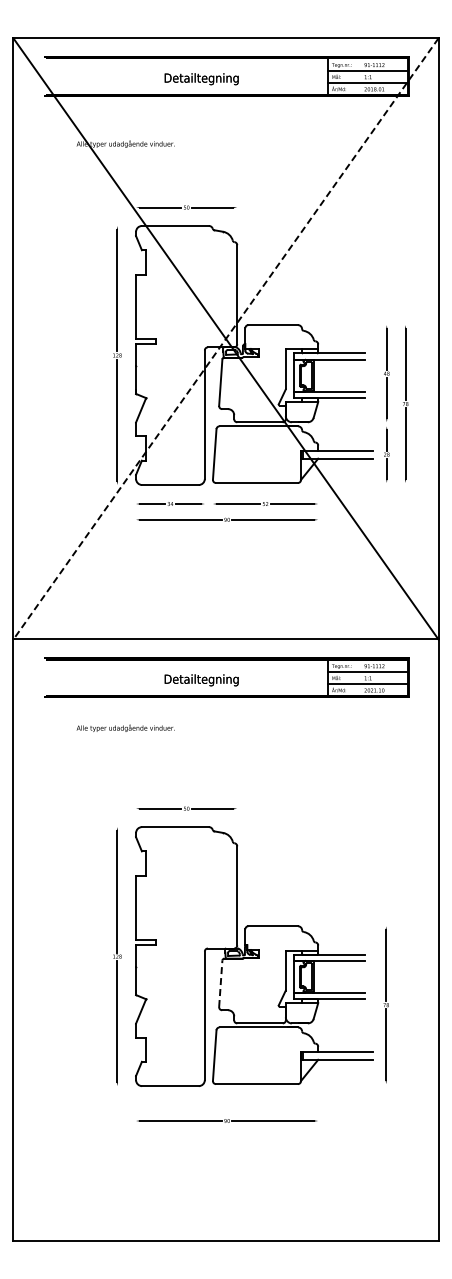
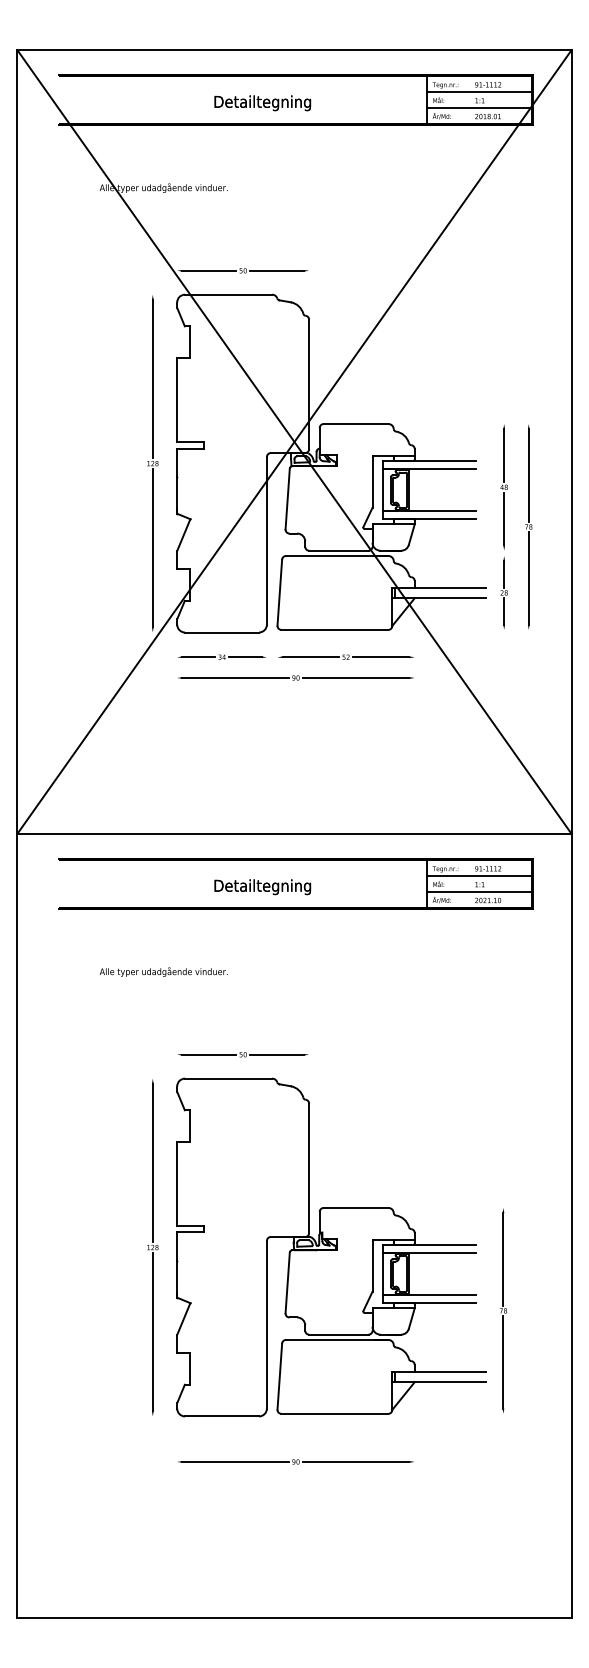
line: (225, 339) -> (293, 442), dashed -> solid
text: (125, 727) -> (163, 970), moved
line: (220, 983) -> (287, 1282), dashed -> solid

